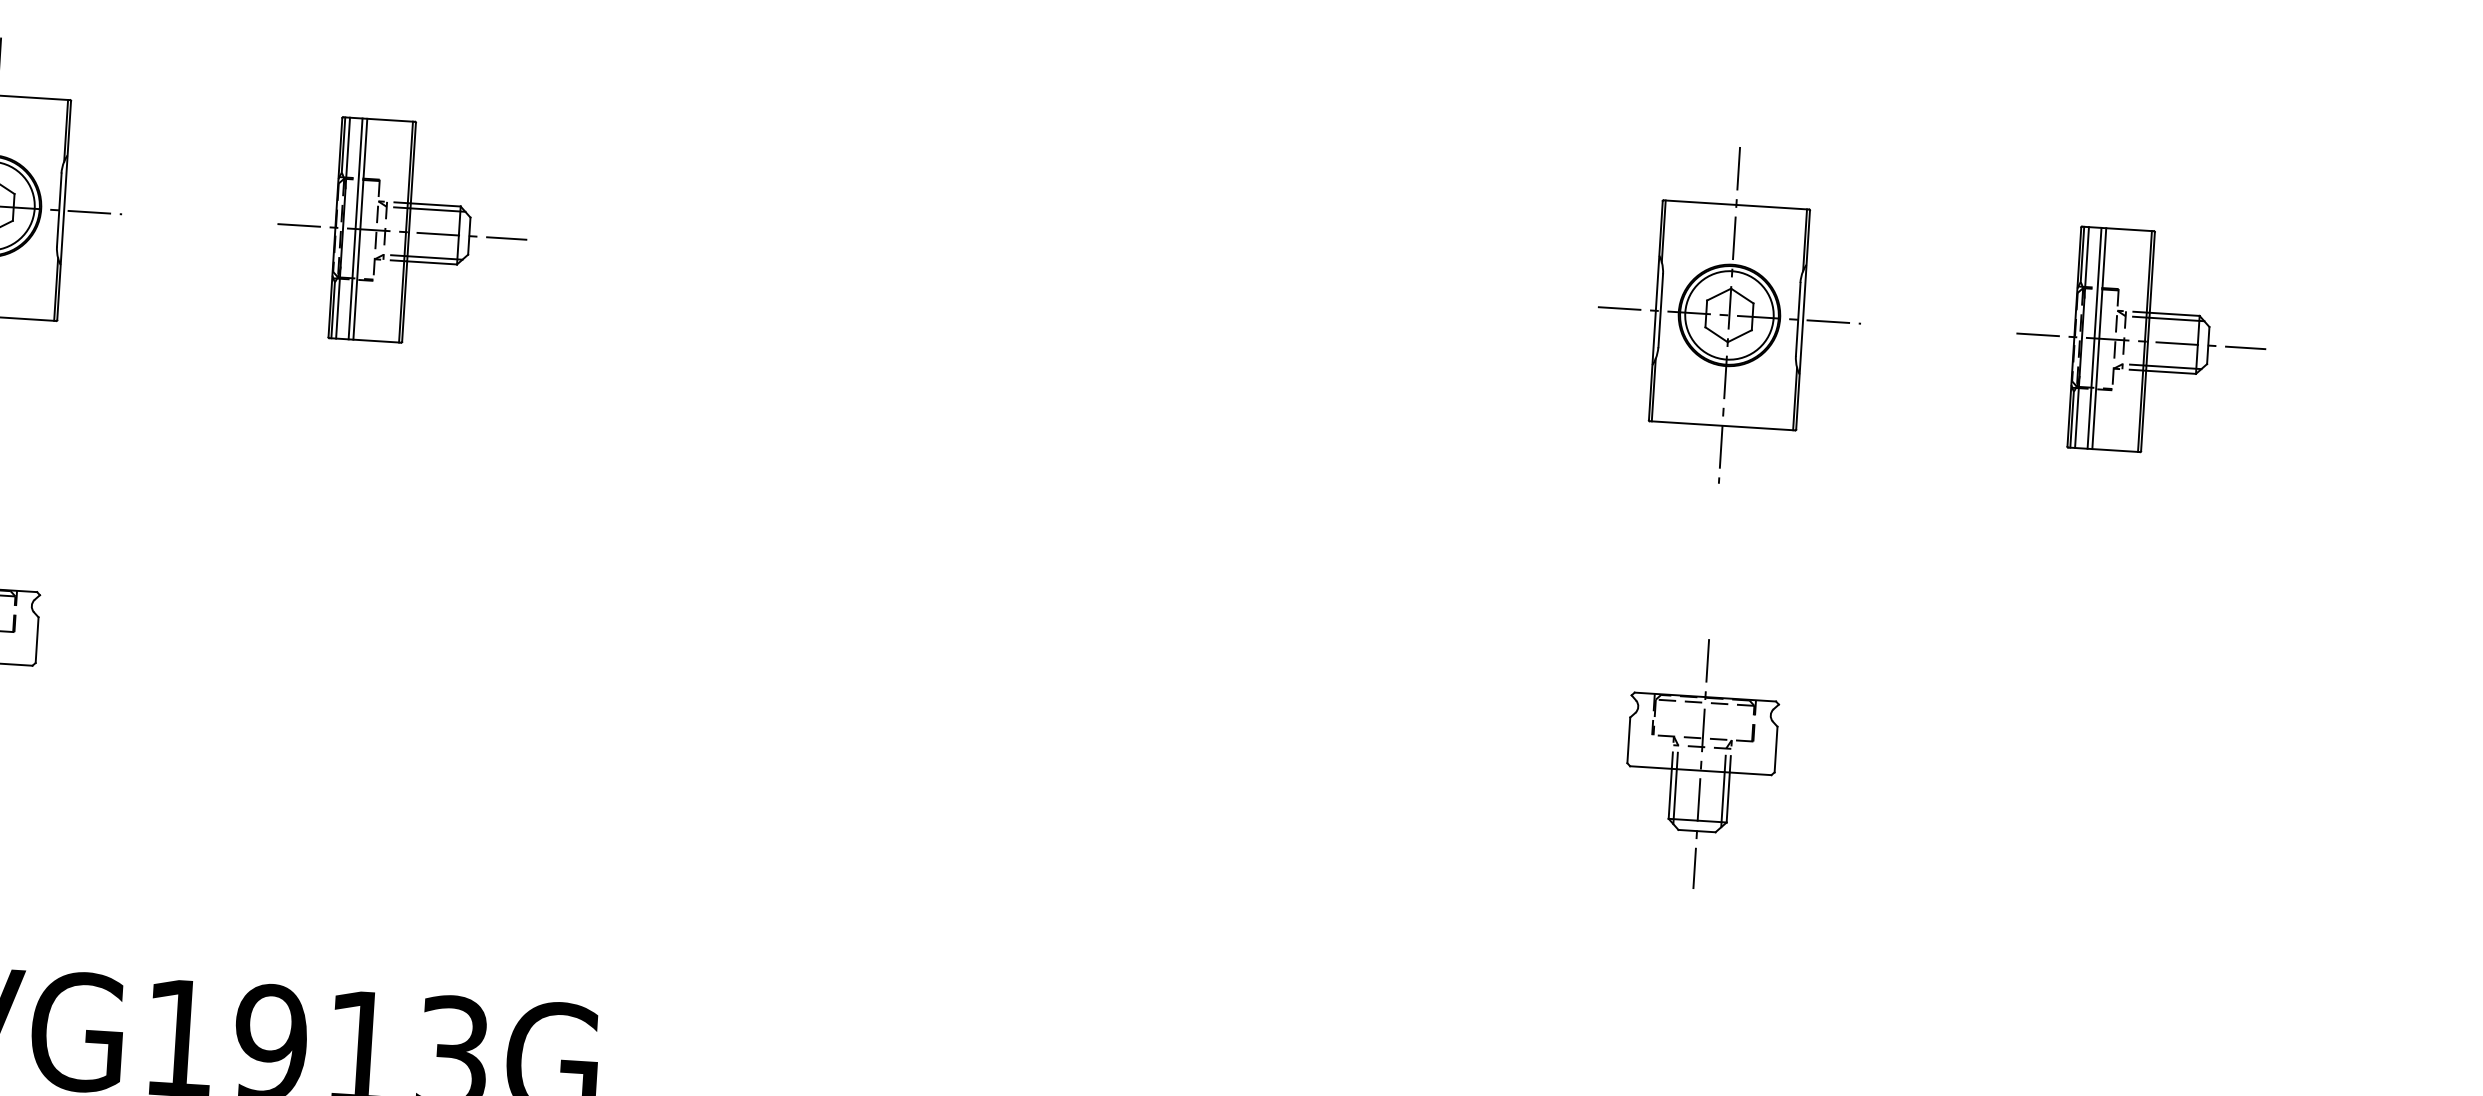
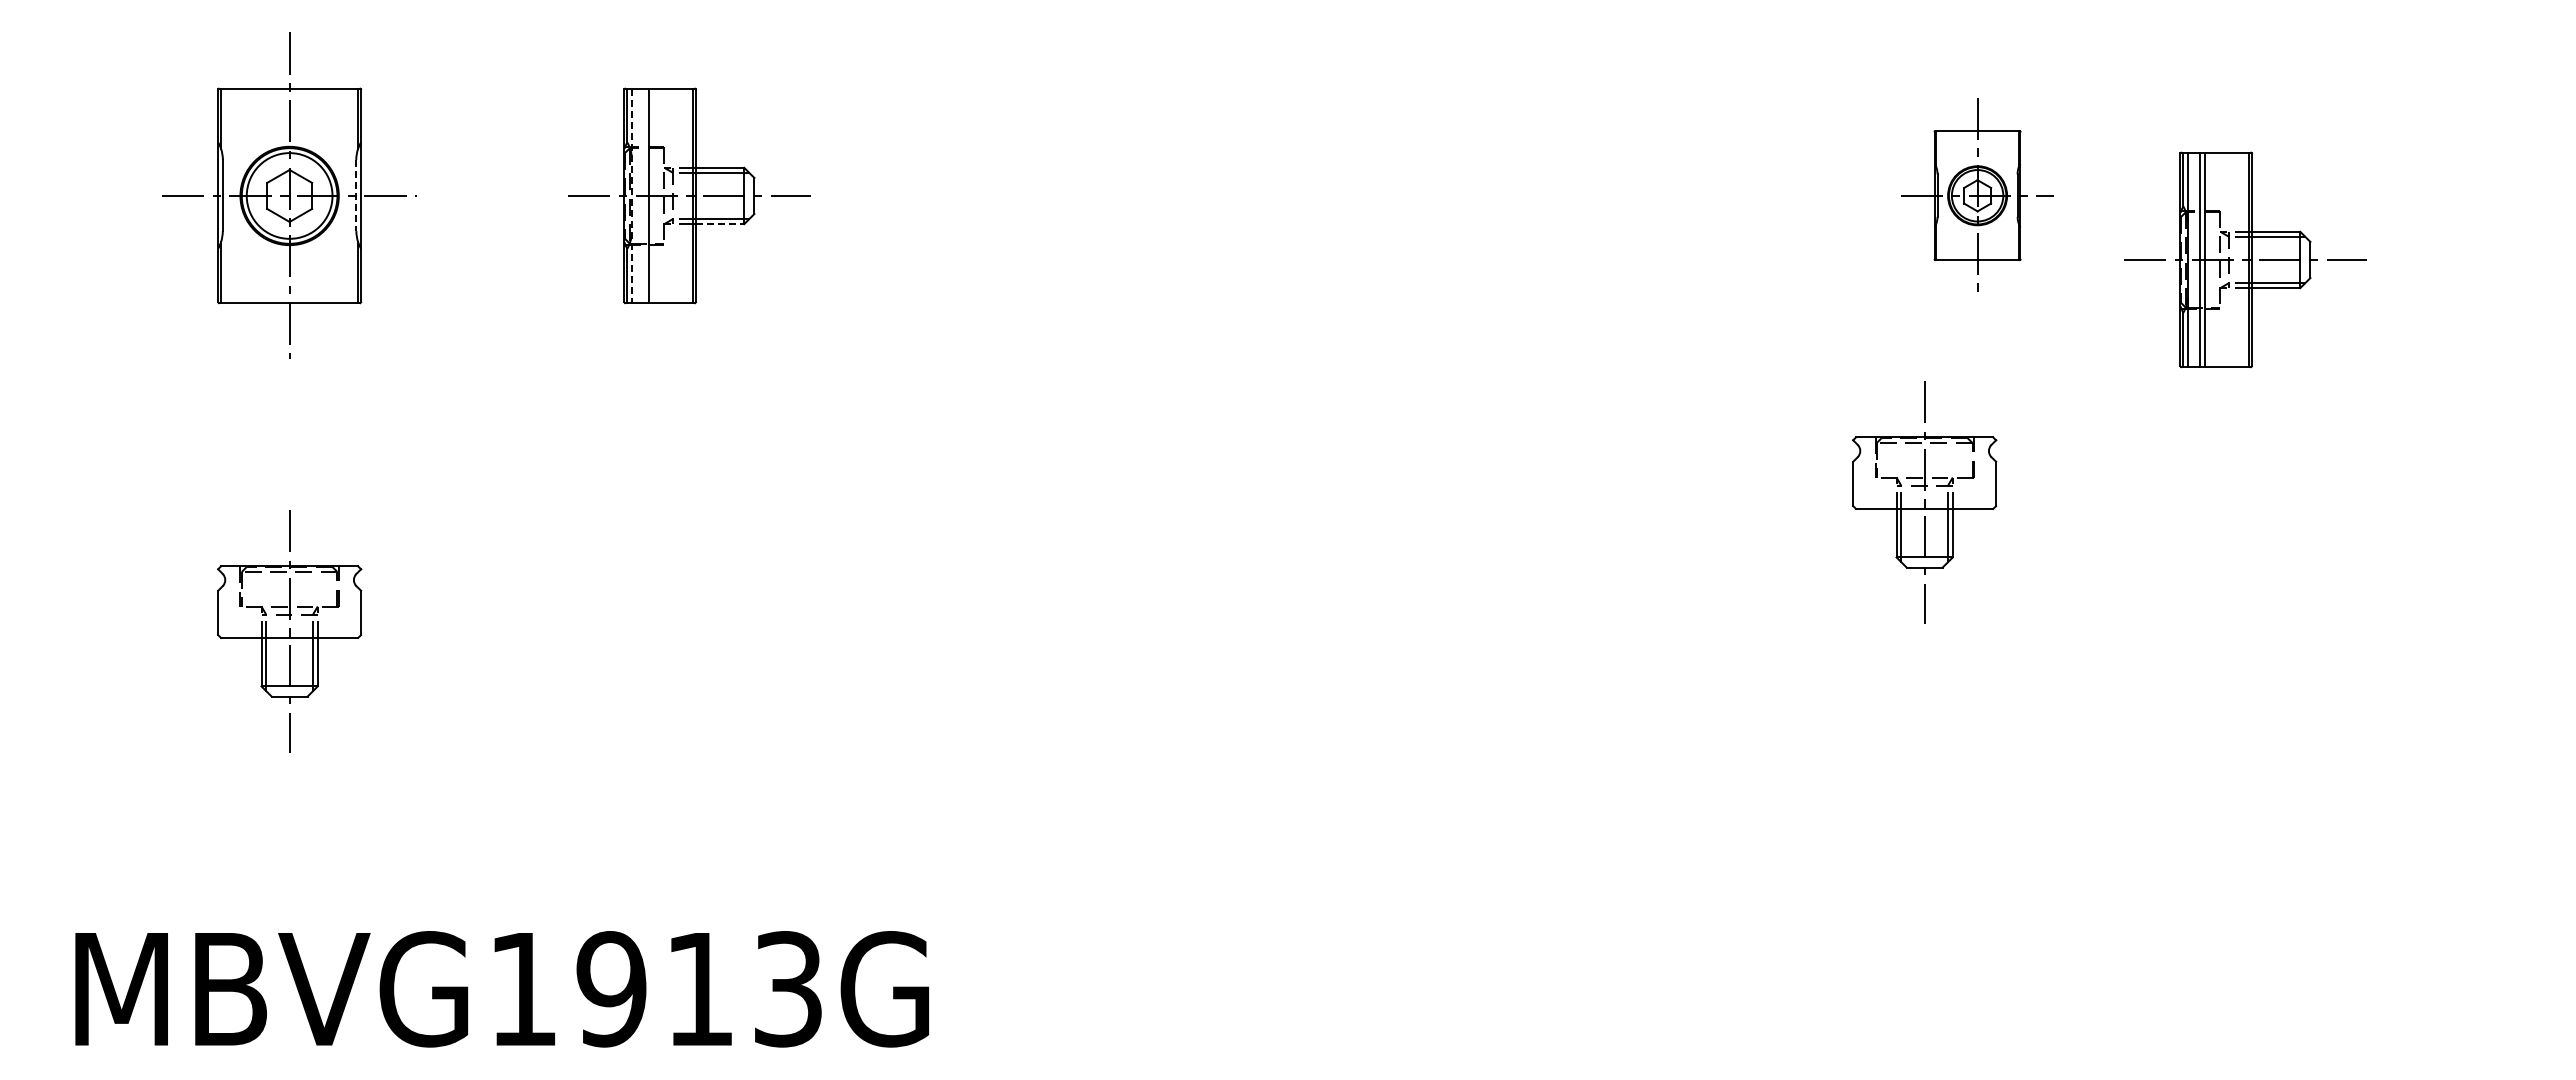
line: (59, 210) -> (356, 196), solid -> dashed
line: (342, 228) -> (631, 196), solid -> dashed
line: (356, 228) -> (644, 195), removed
line: (432, 263) -> (720, 224), solid -> dashed
part: (1729, 314) -> (1977, 195), size x0.6
part: (2141, 340) -> (2245, 259), moved
part: (1701, 764) -> (1924, 502), moved

